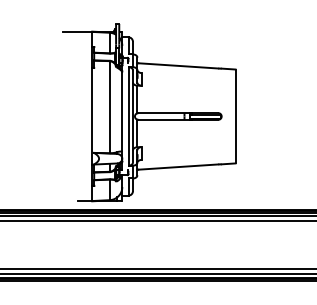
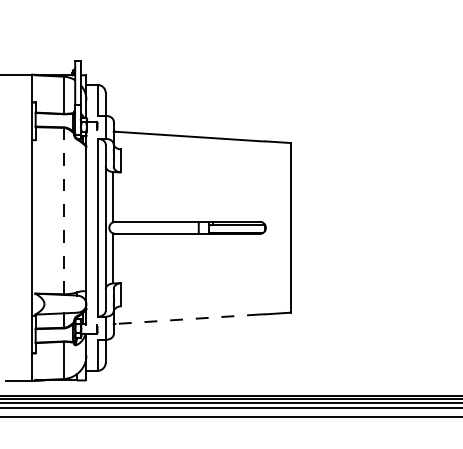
line: (109, 106) -> (63, 209), solid -> dashed
line: (177, 167) -> (186, 320), solid -> dashed

